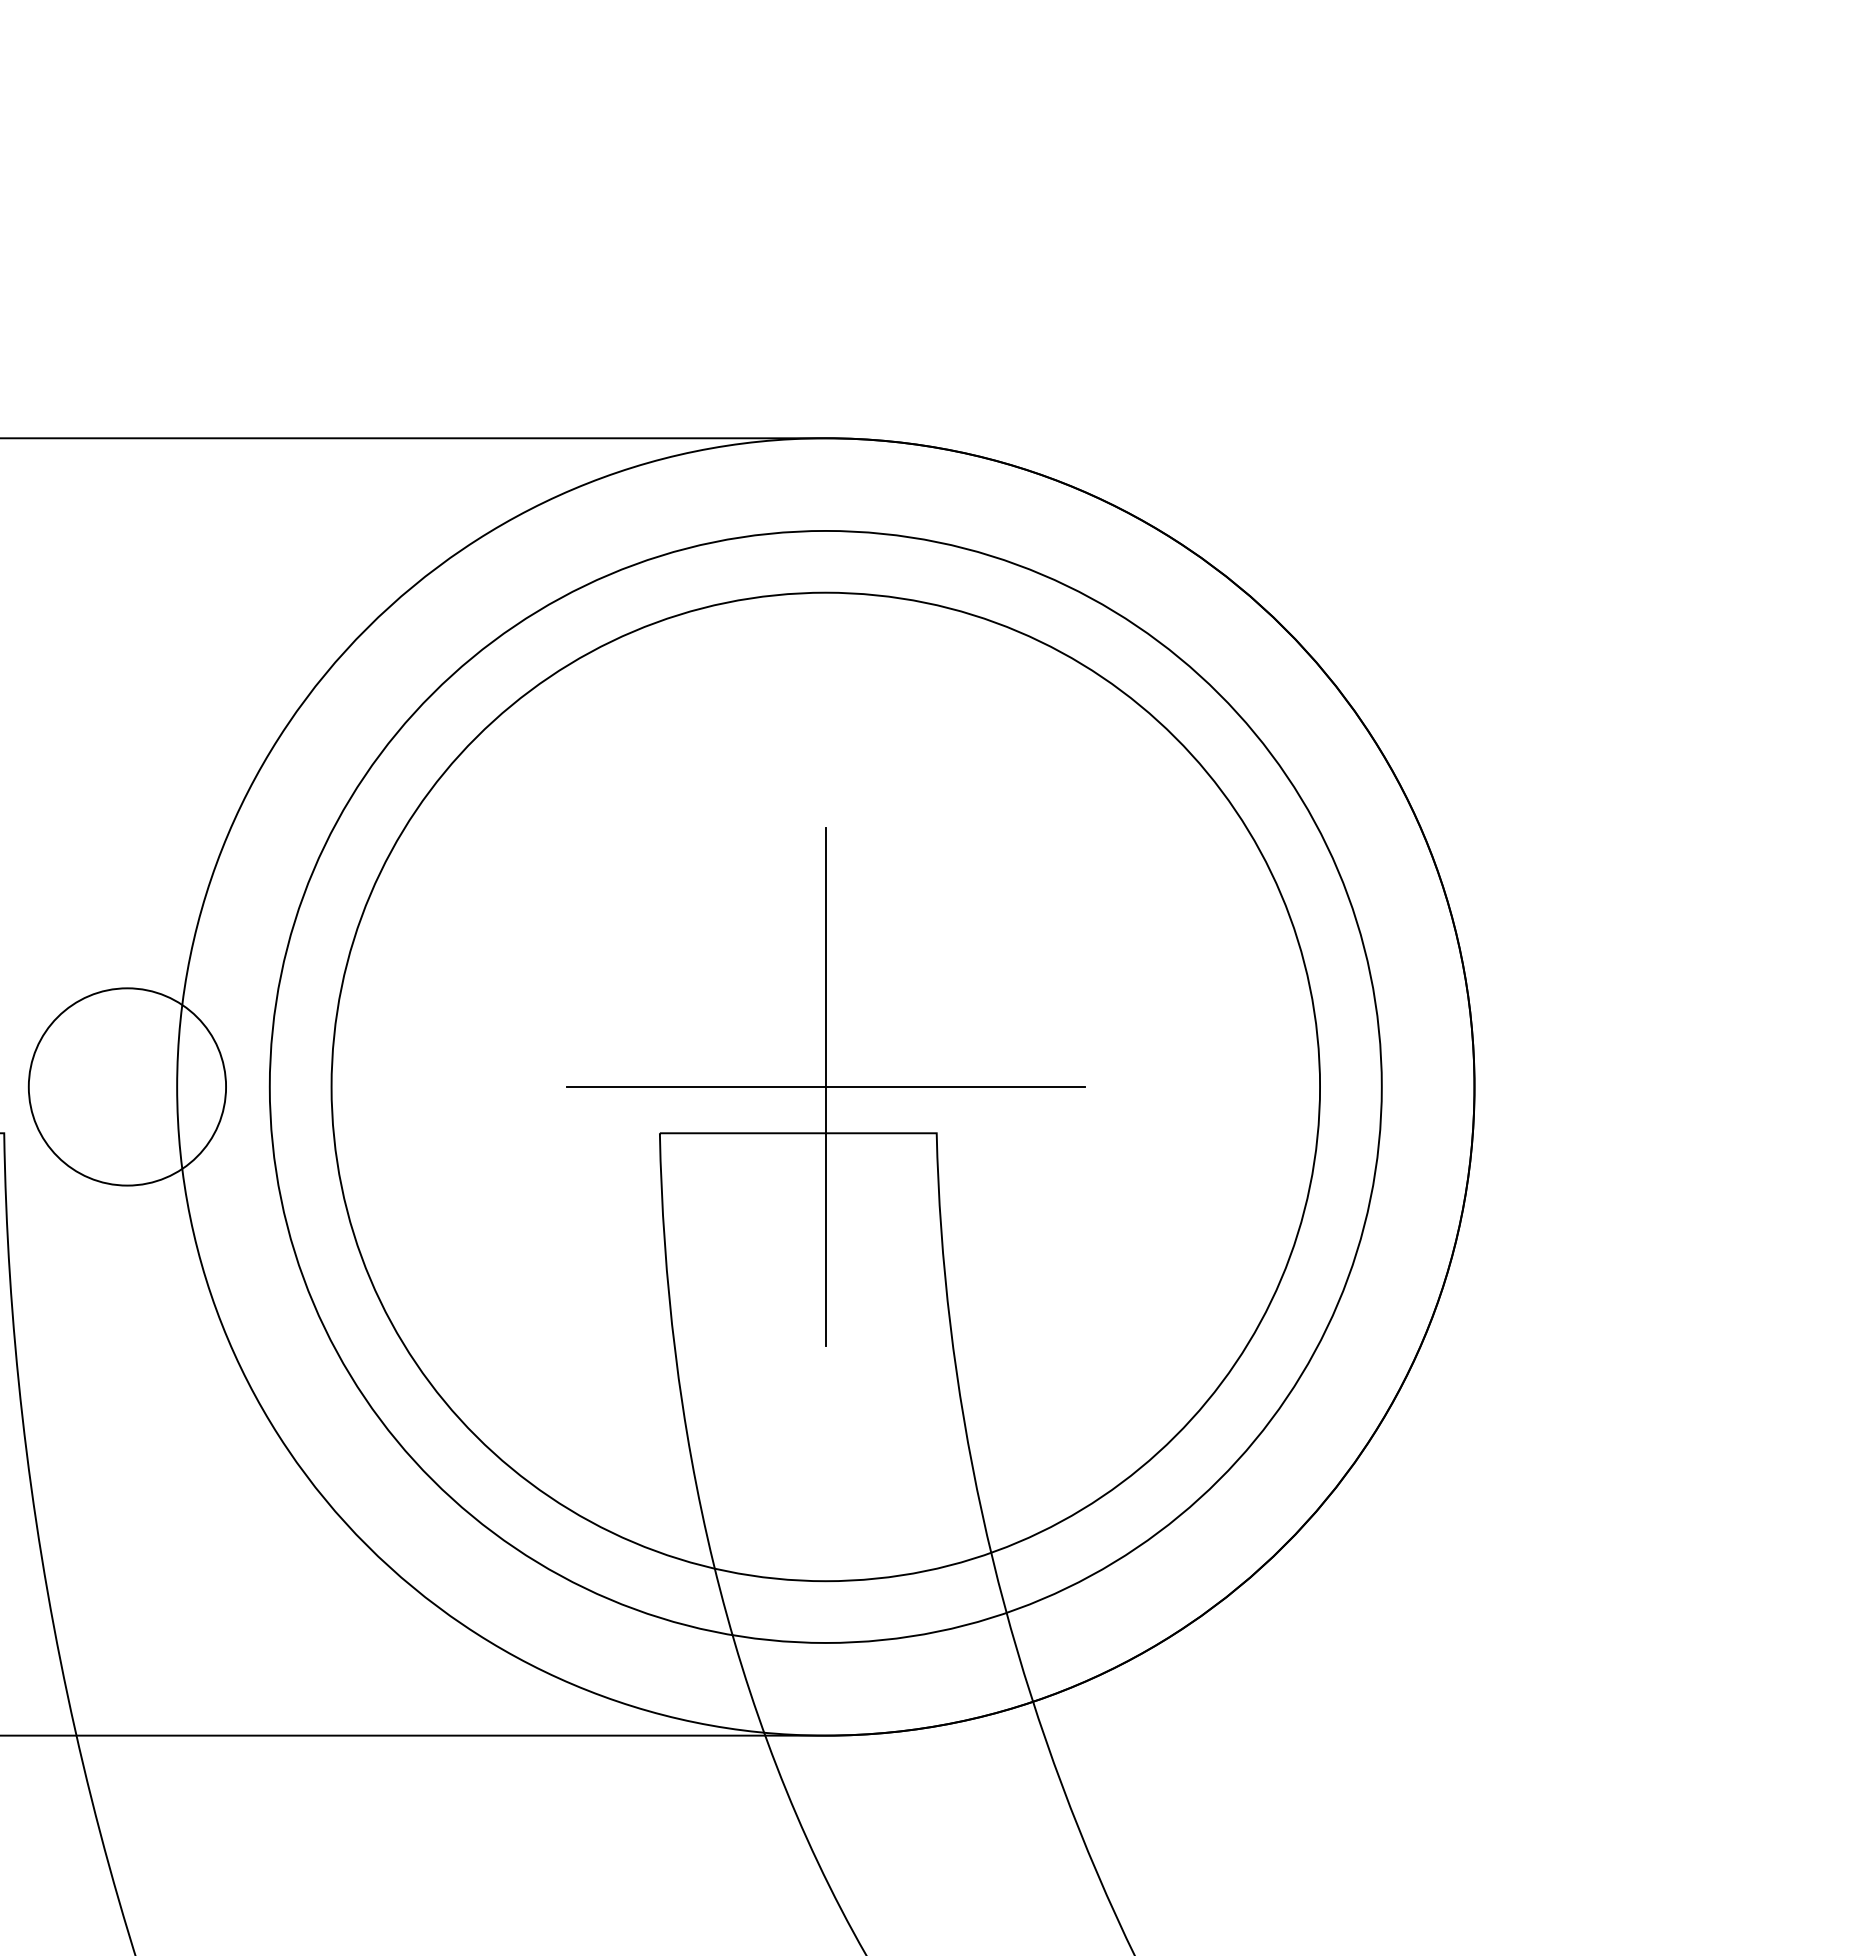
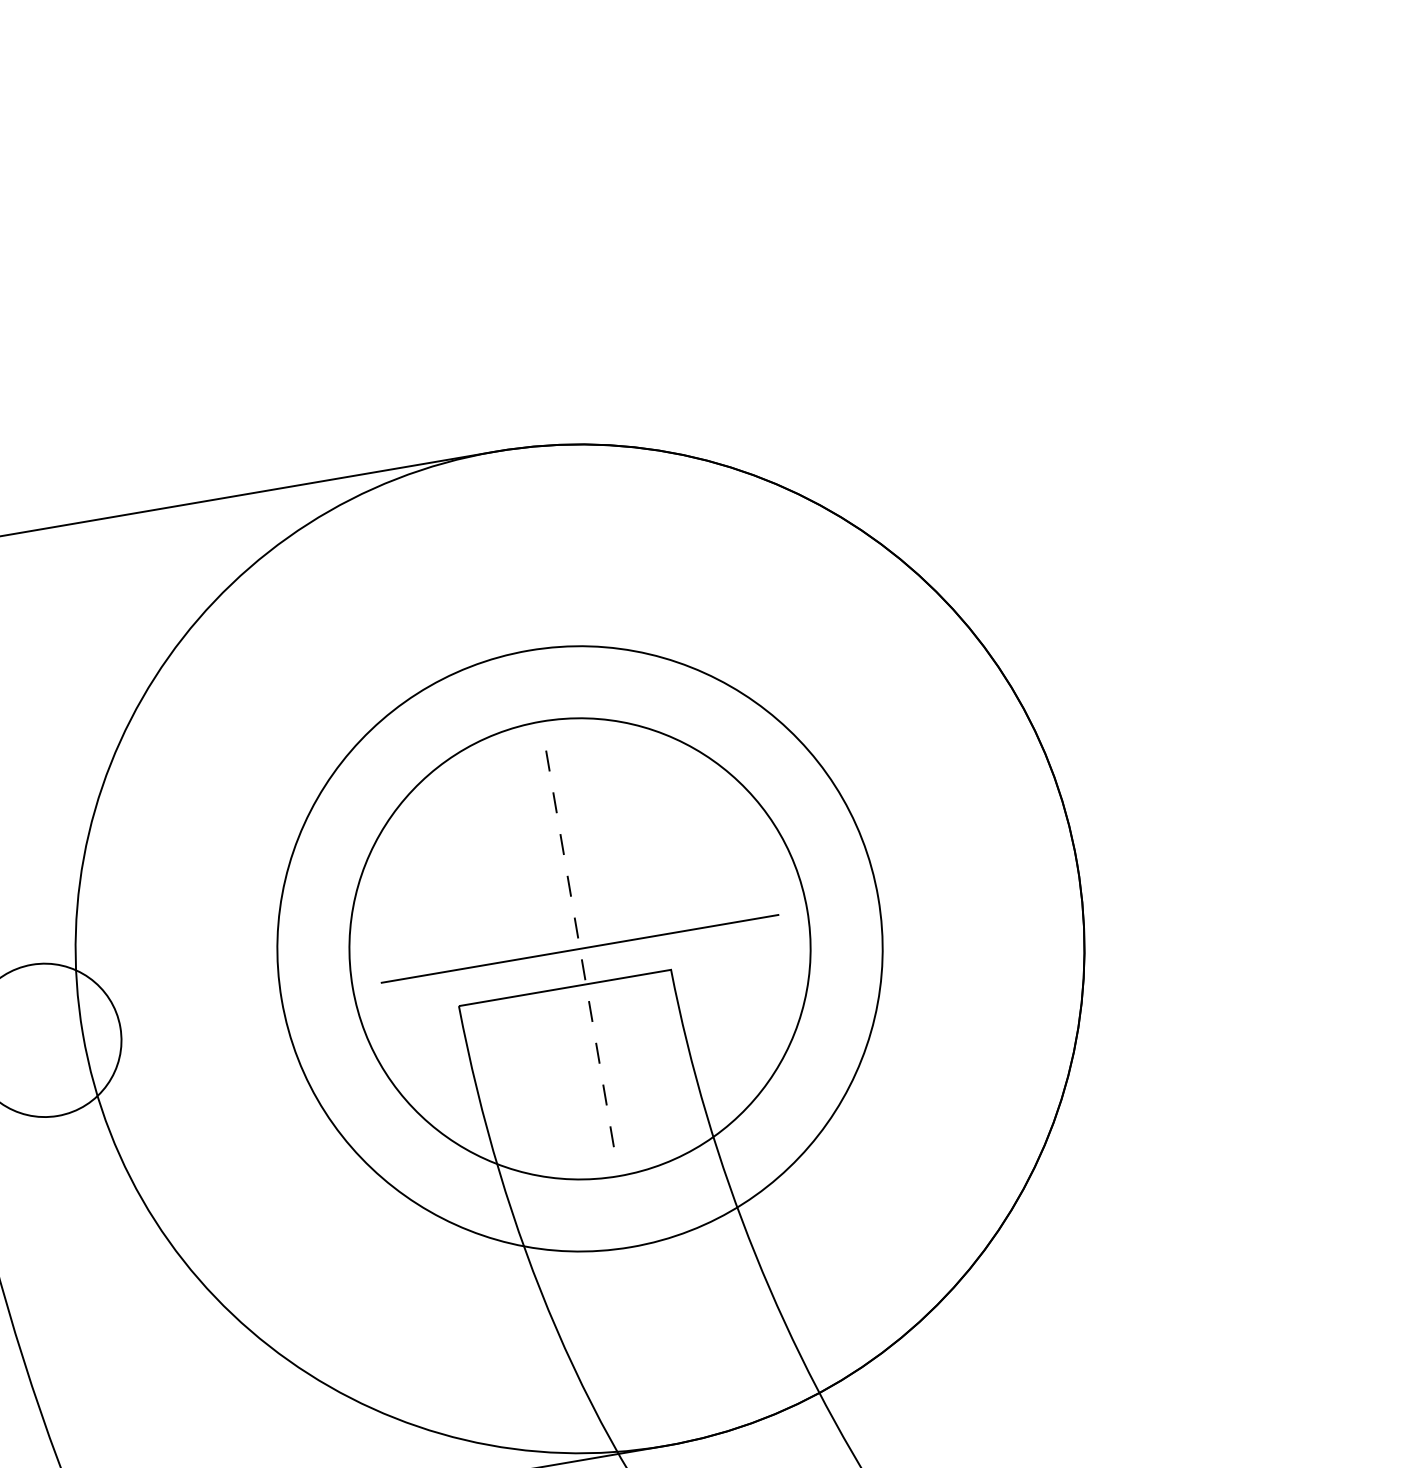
circle: (825, 1086) -> (579, 948), size x0.6
circle: (825, 1086) -> (579, 948), size x0.7
line: (825, 1086) -> (579, 948), solid -> dashed

